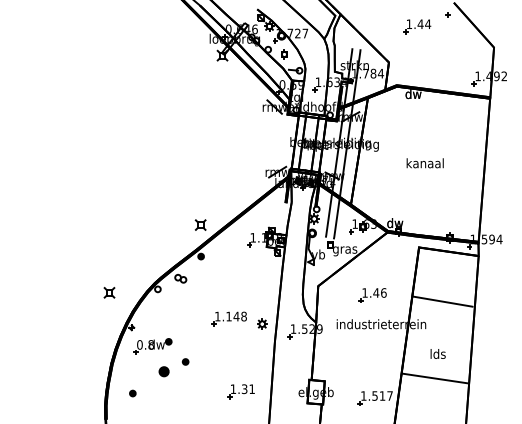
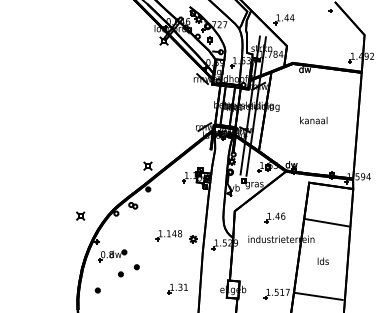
part: (417, 26) -> (284, 19), moved
part: (163, 371) -> (120, 274), size x0.62
line: (434, 378) -> (318, 296), moved

